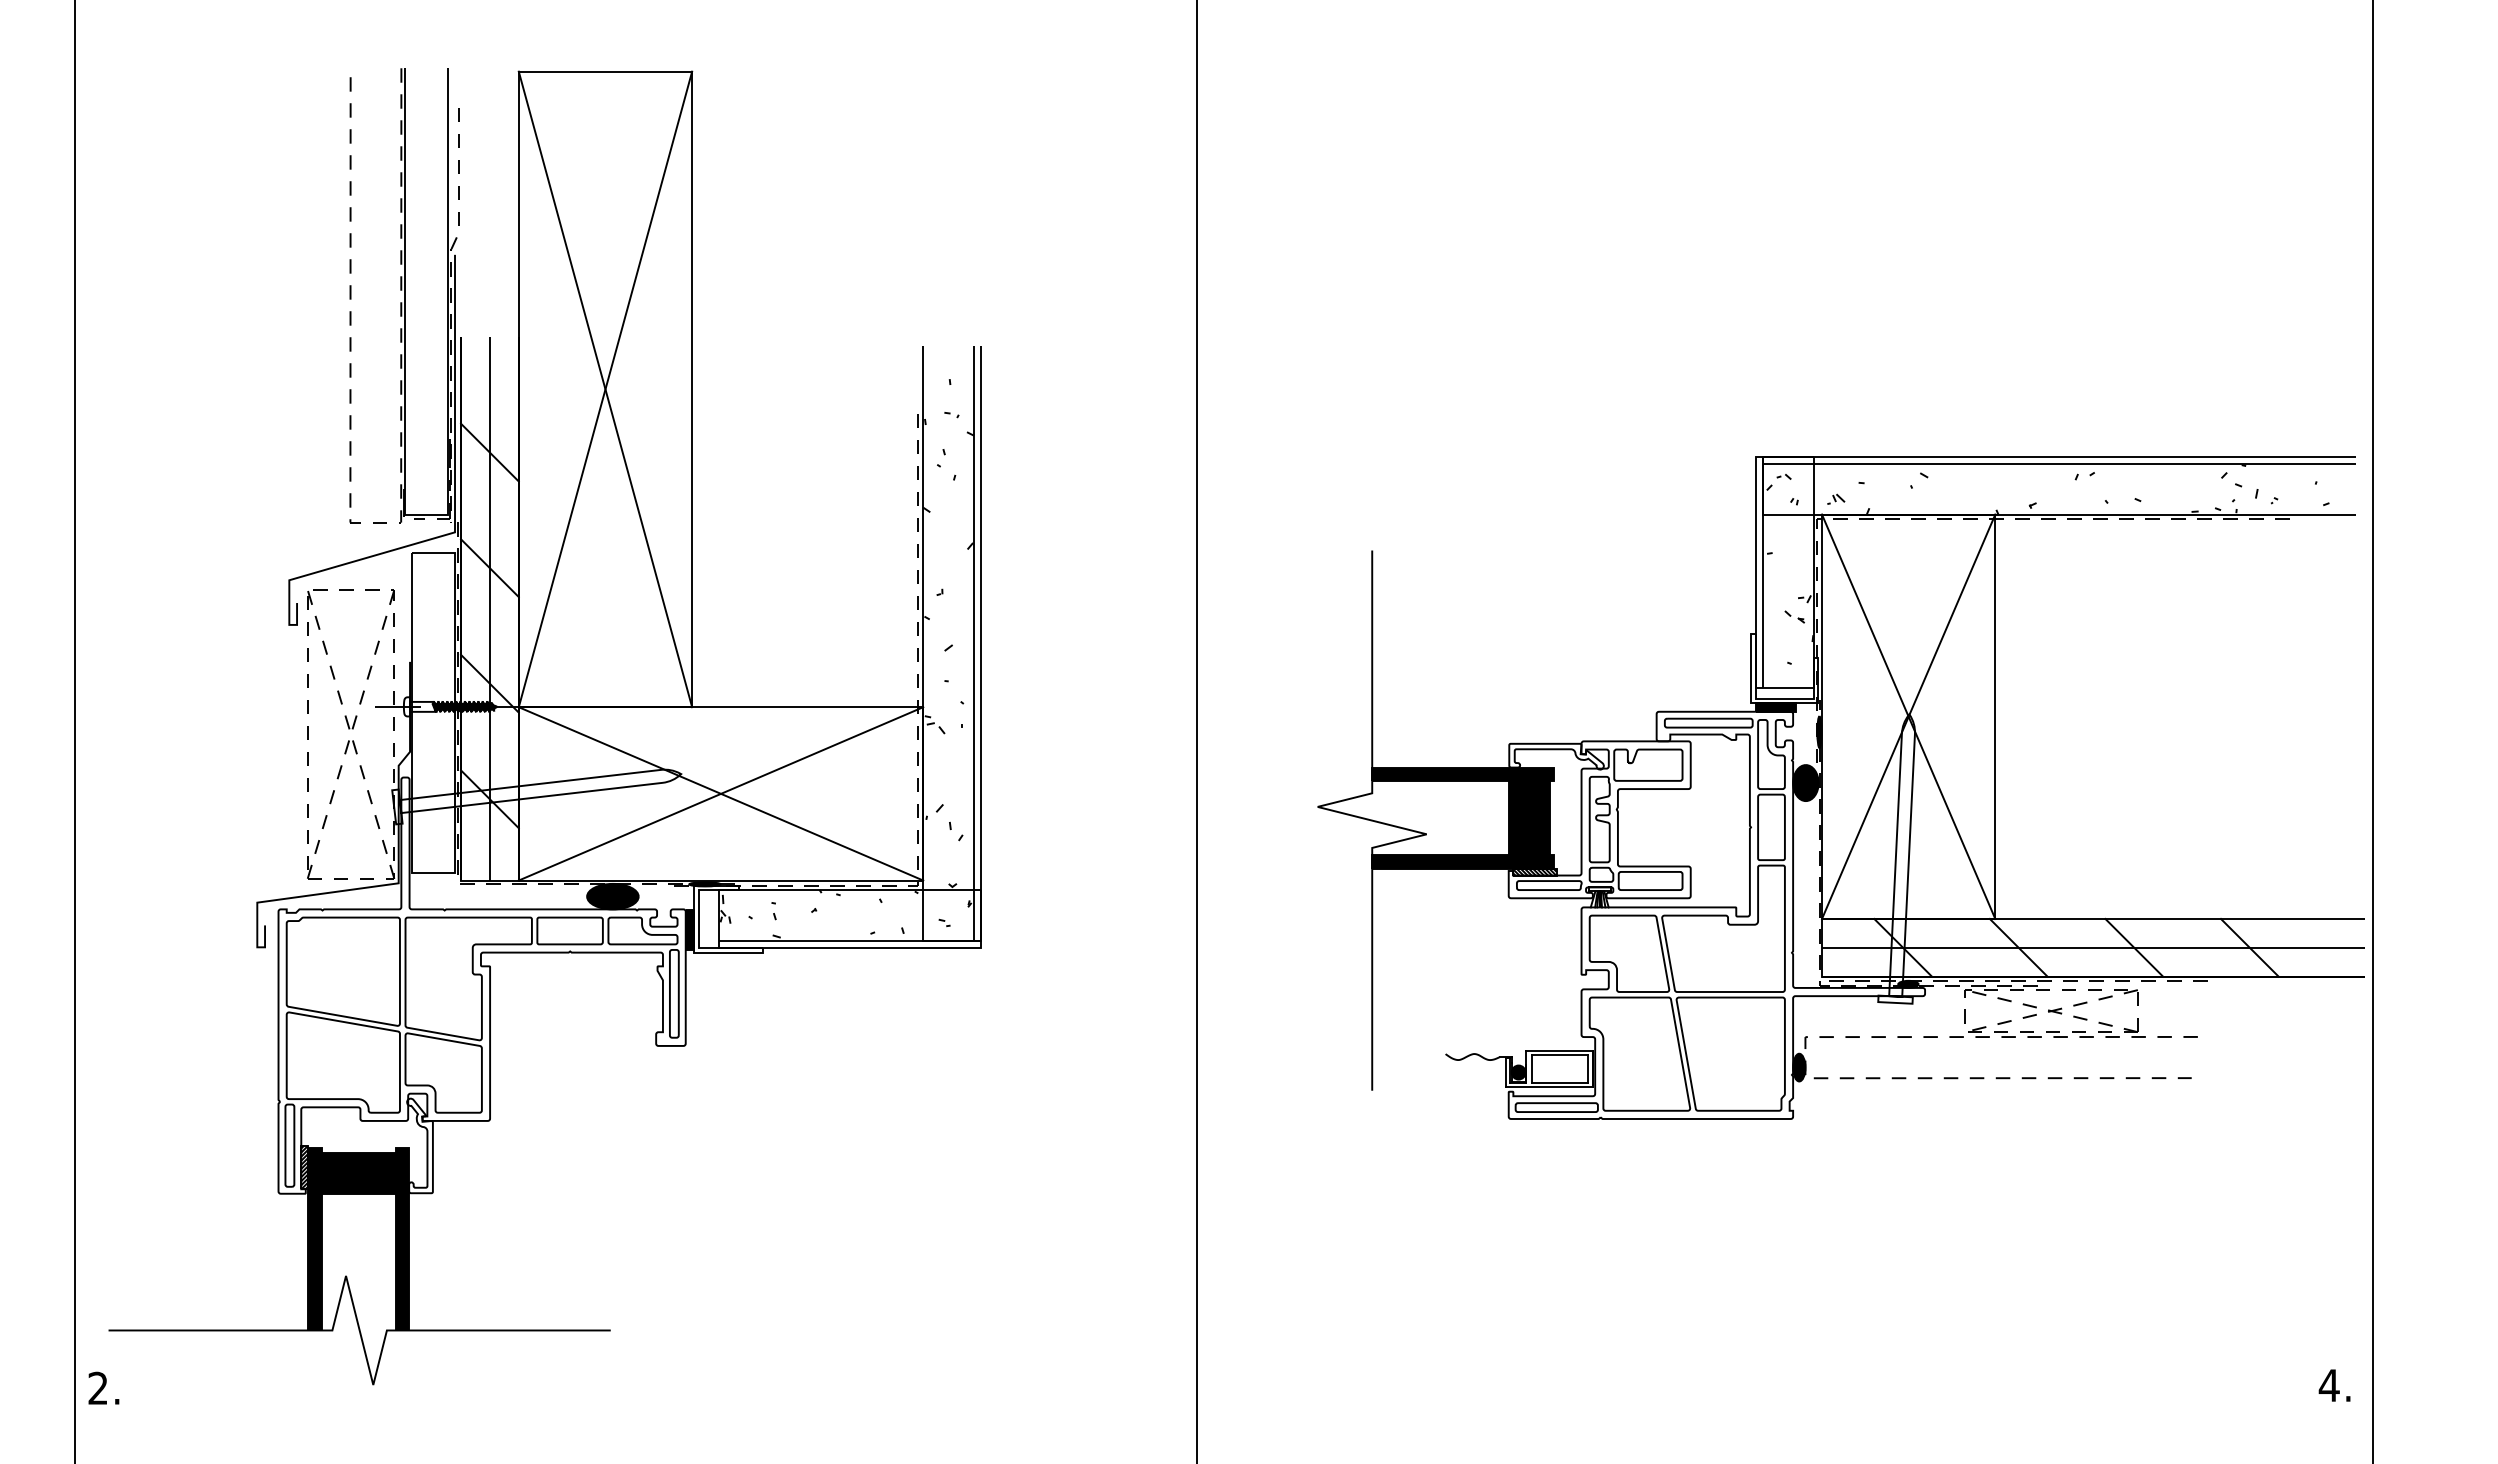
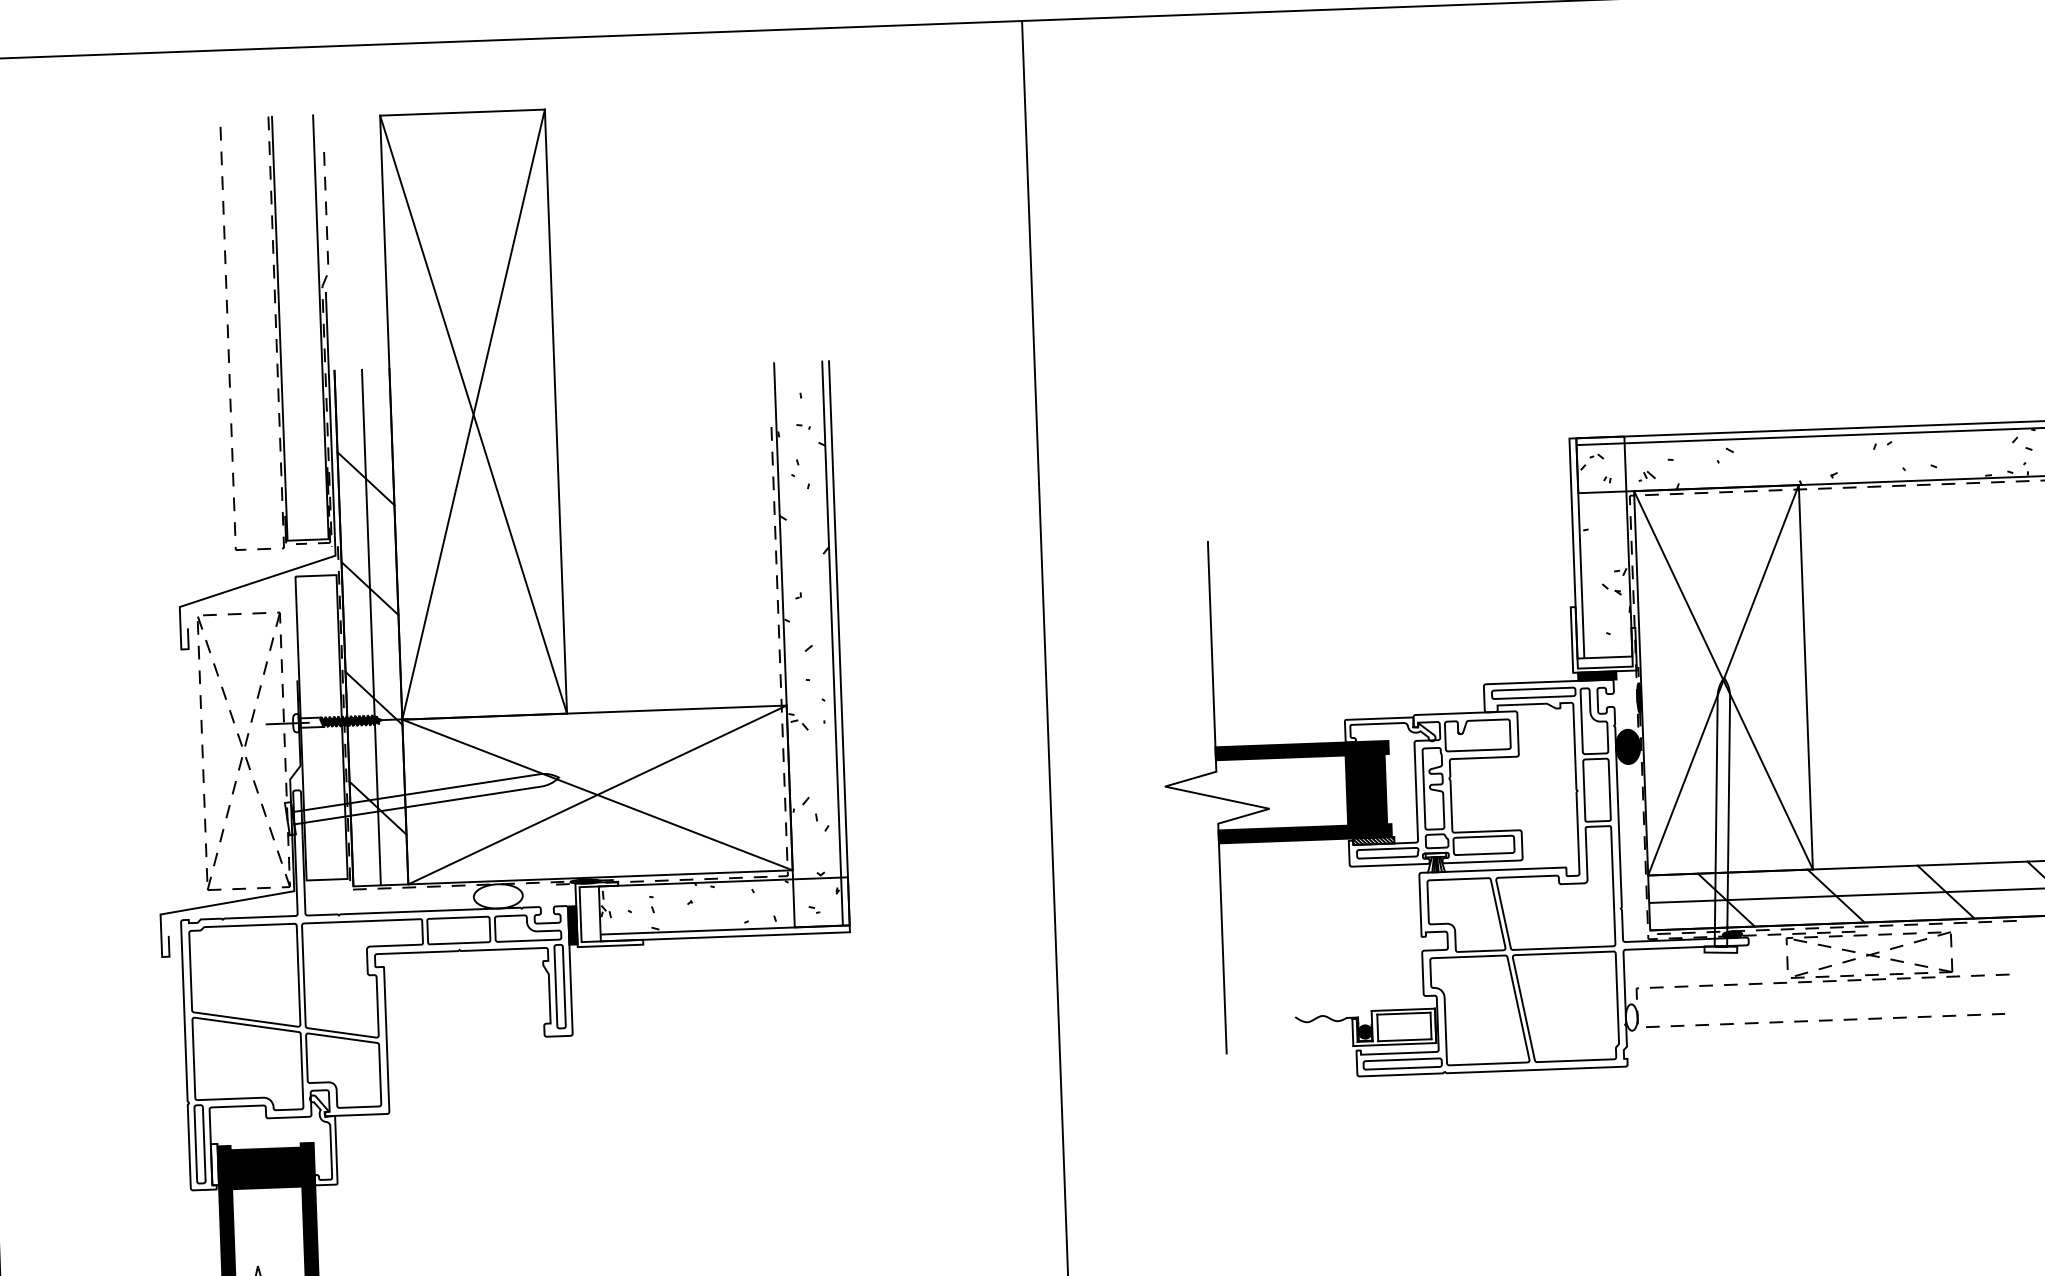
fill: (612, 896) -> (497, 896), removed
fill: (1799, 1067) -> (1631, 1017), removed
hatch: (304, 1167) -> (214, 1164), removed

